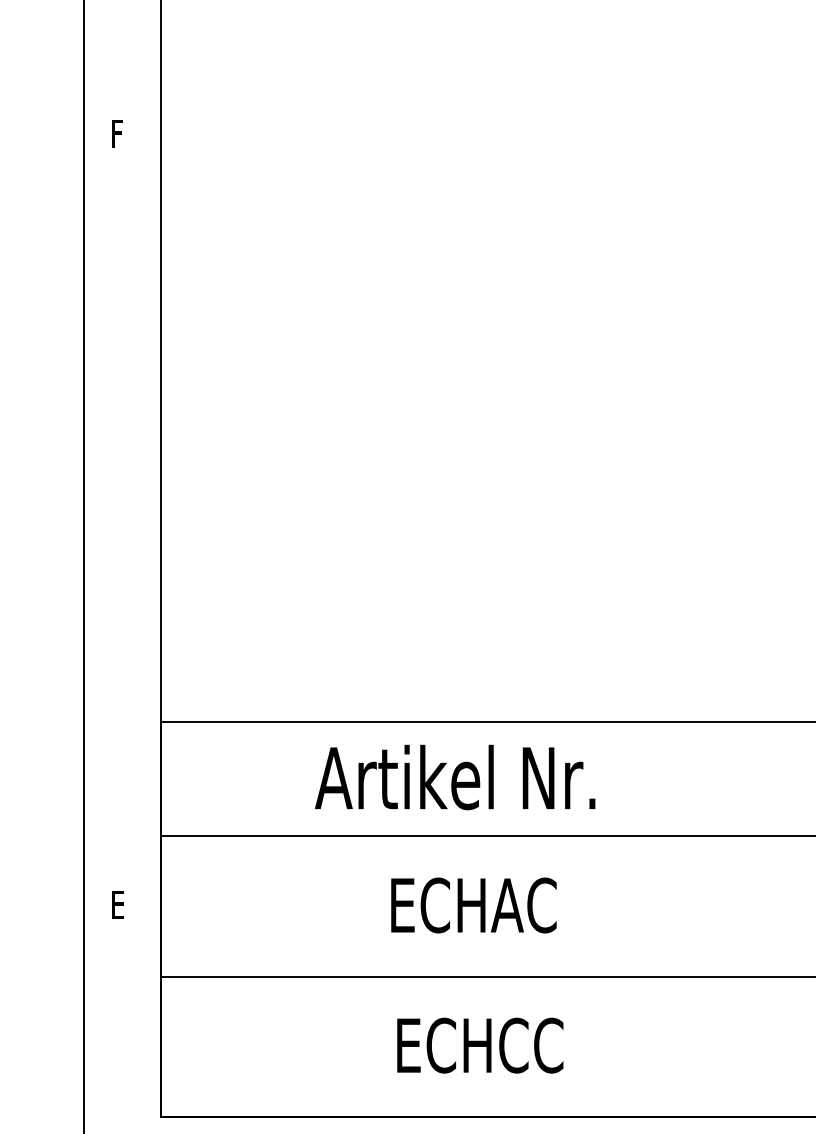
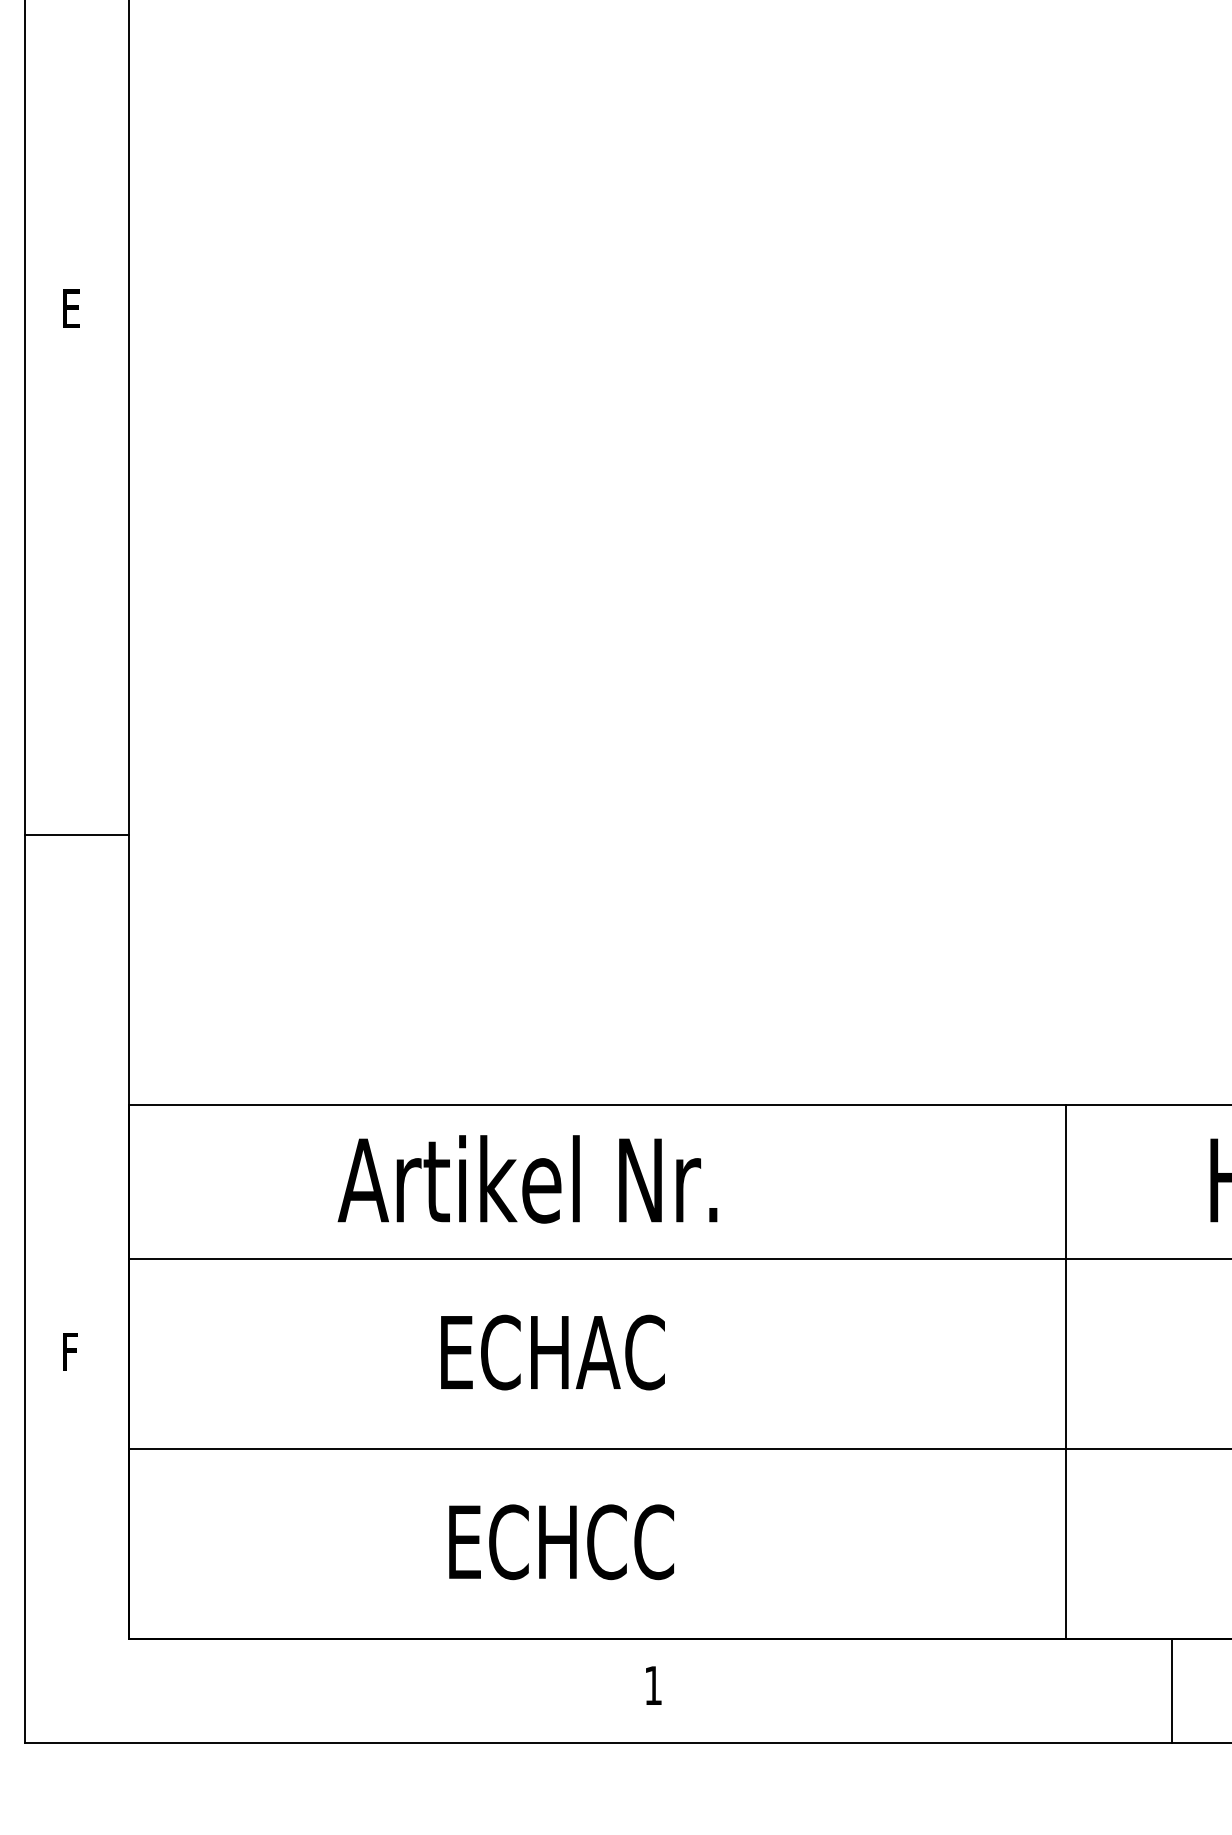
text: (119, 133) -> (73, 308), F -> E
line: (121, 523) -> (76, 835), added
text: (119, 904) -> (73, 1351), E -> F

